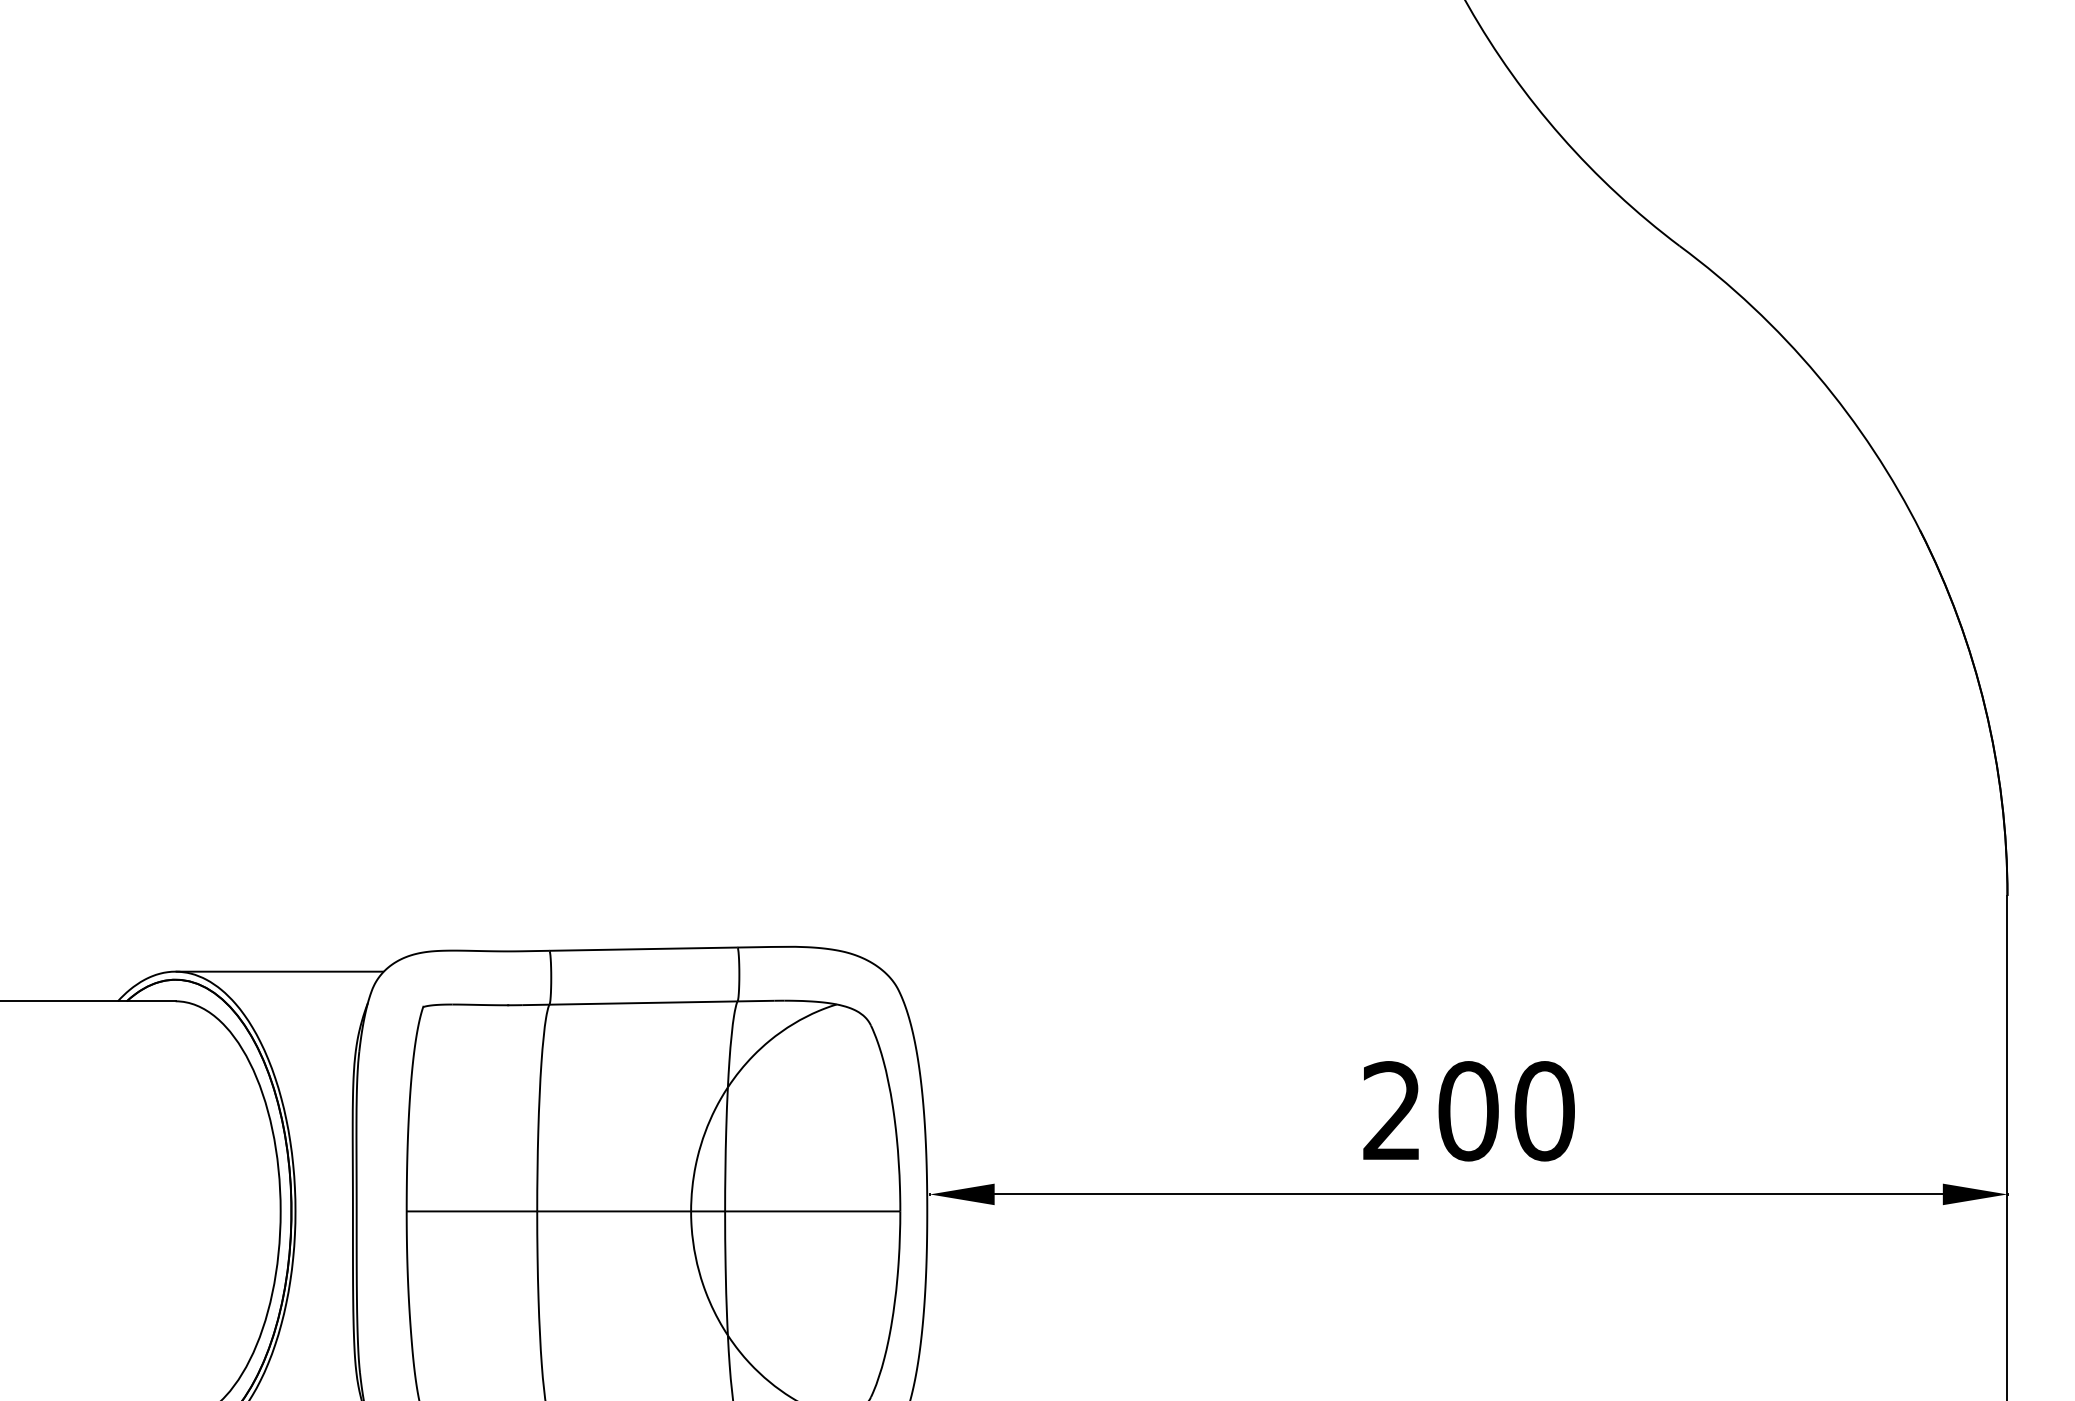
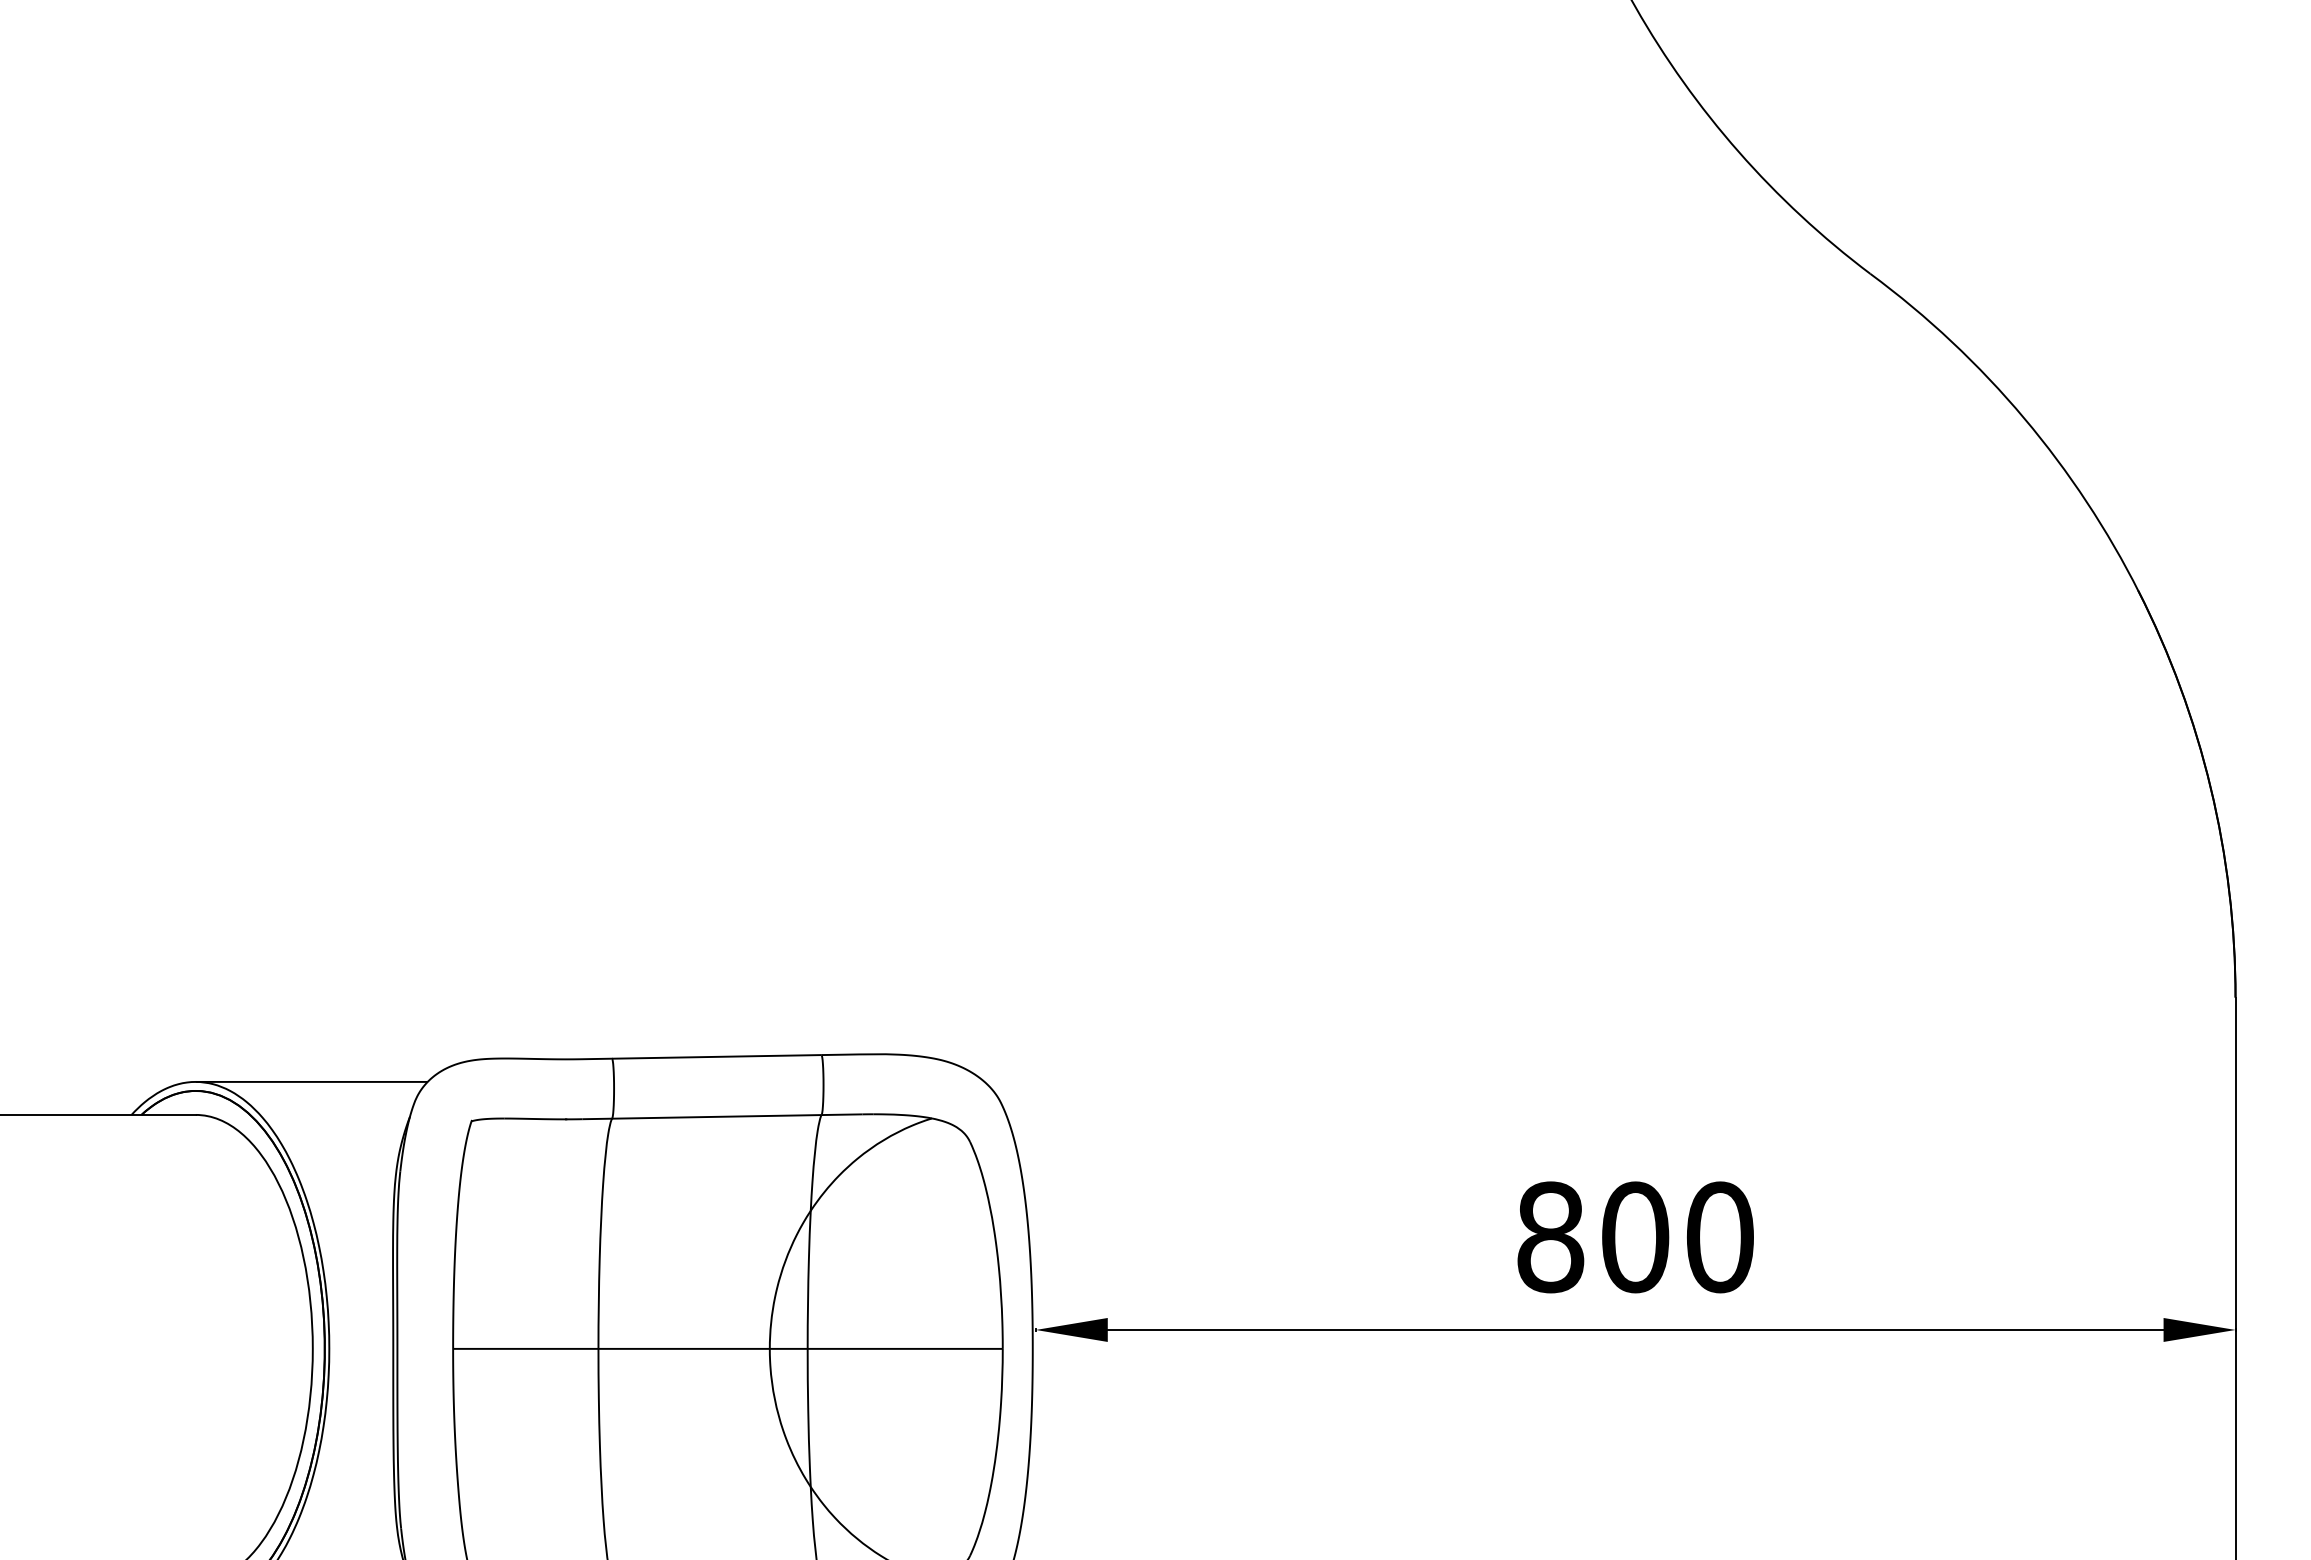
text: (1392, 1111) -> (1550, 1237), 200 -> 800

